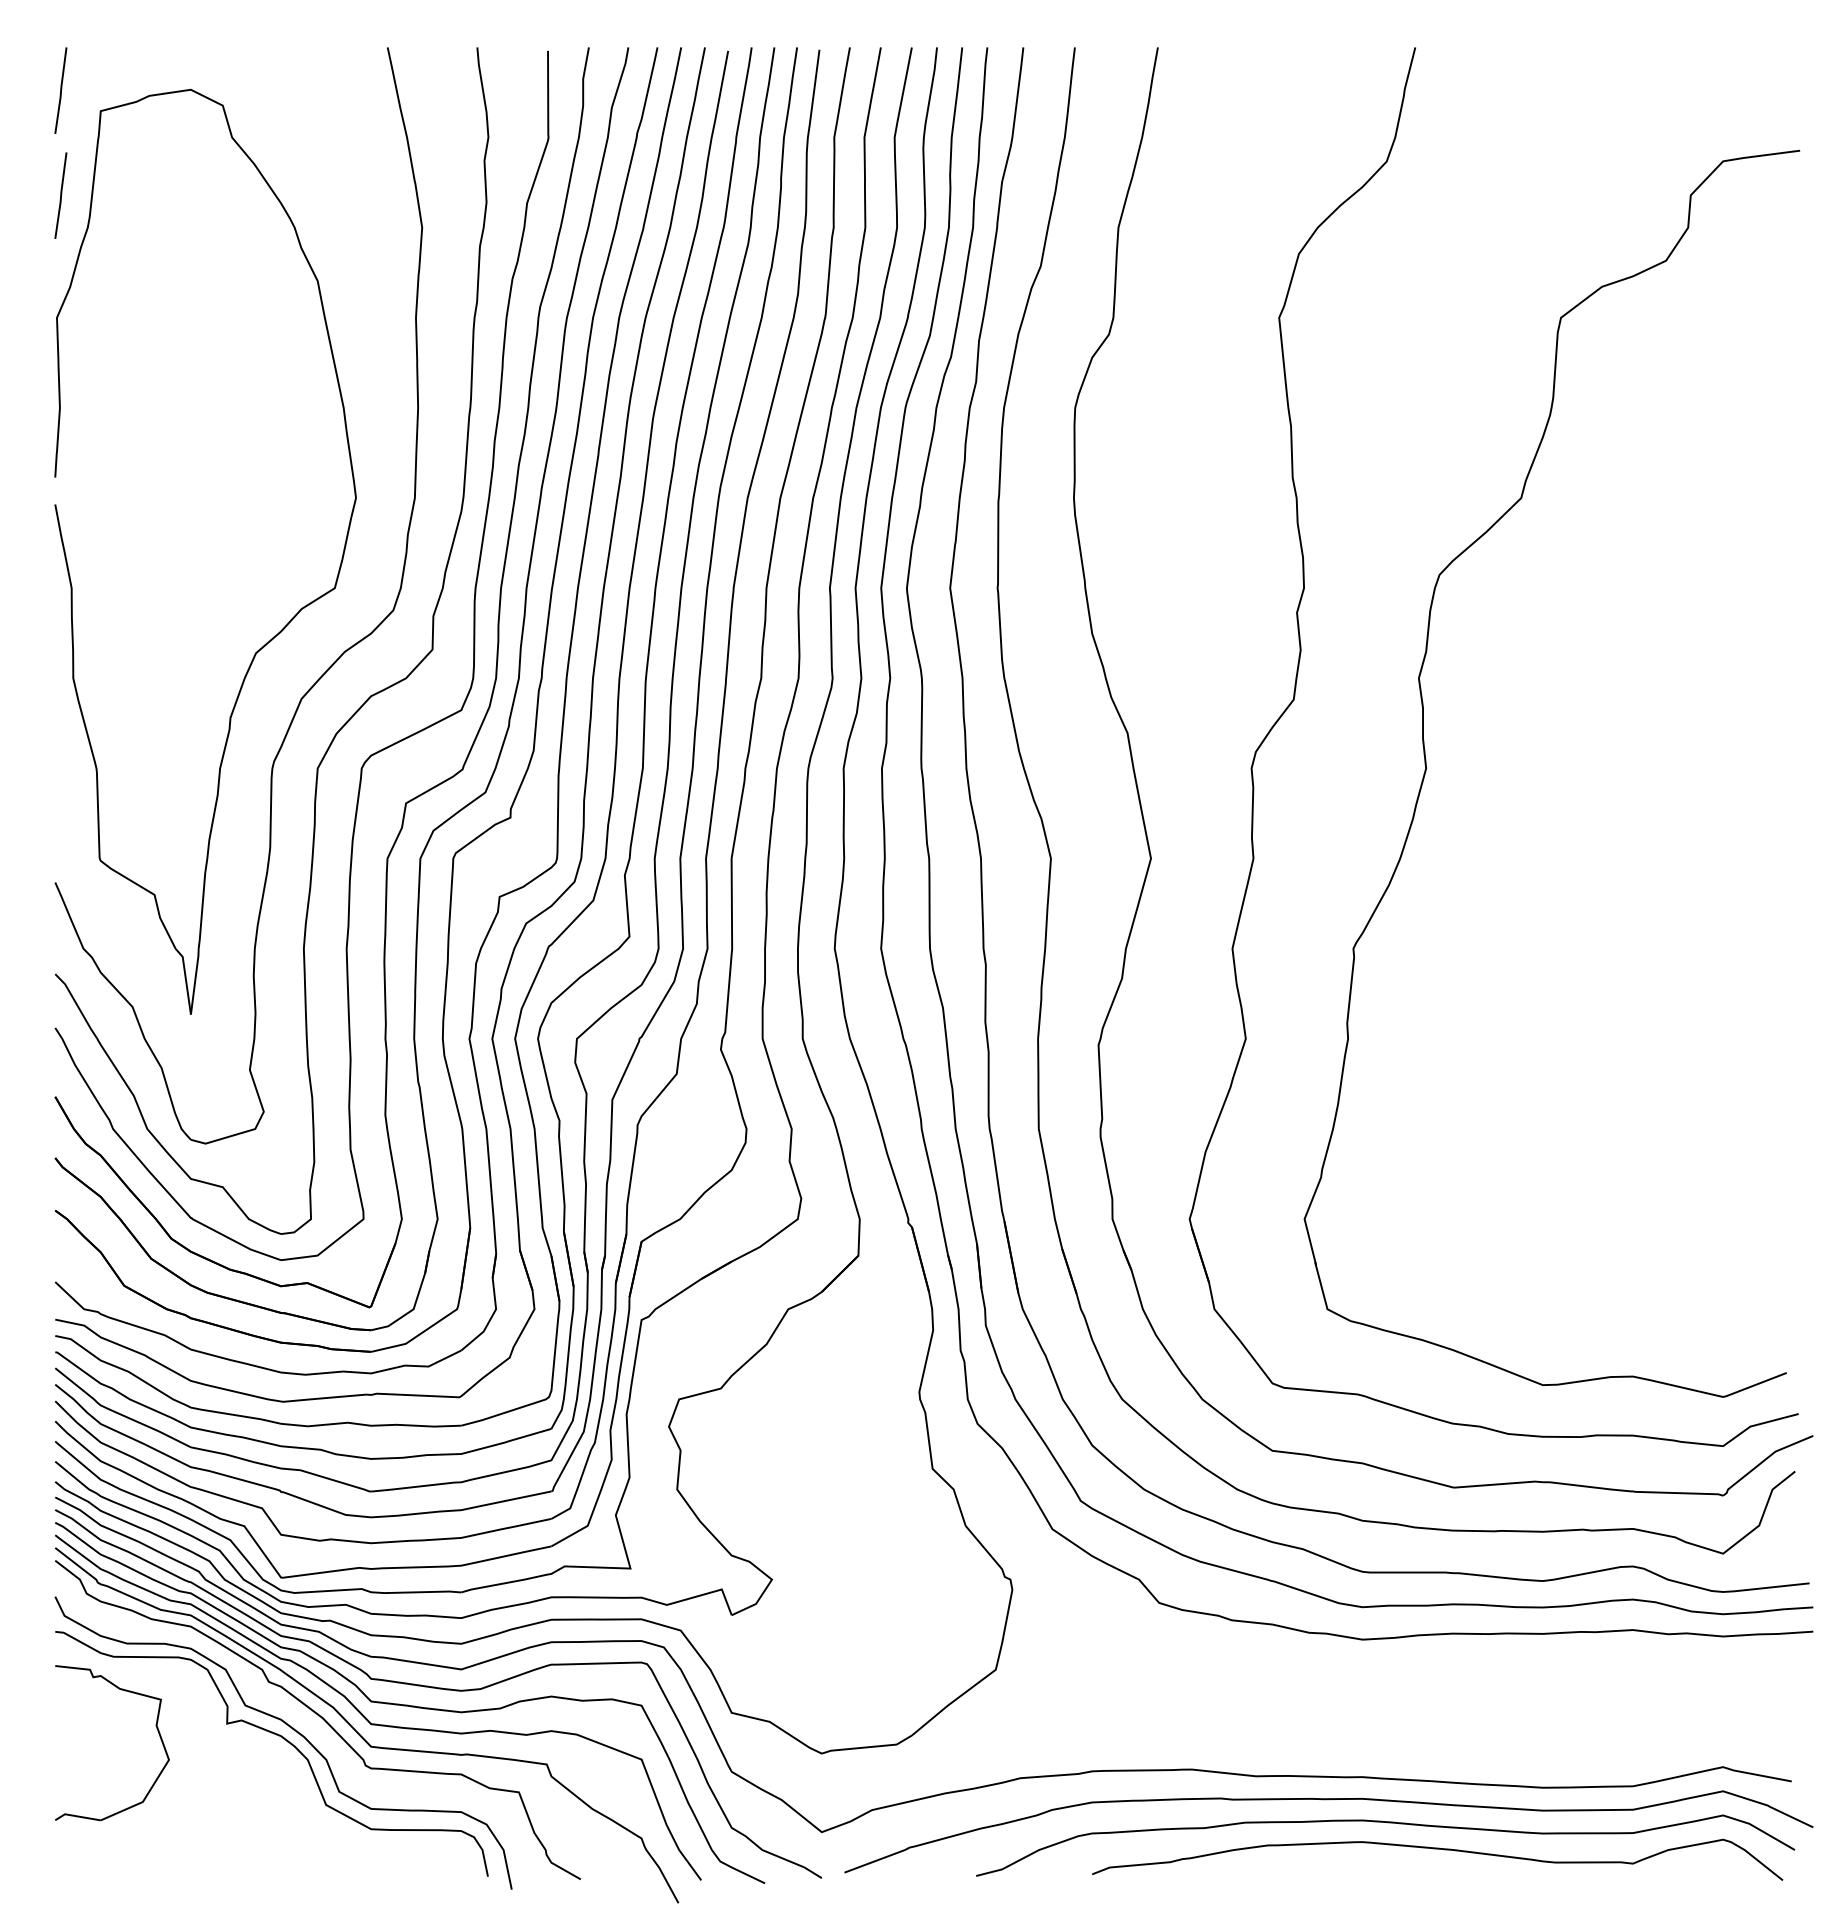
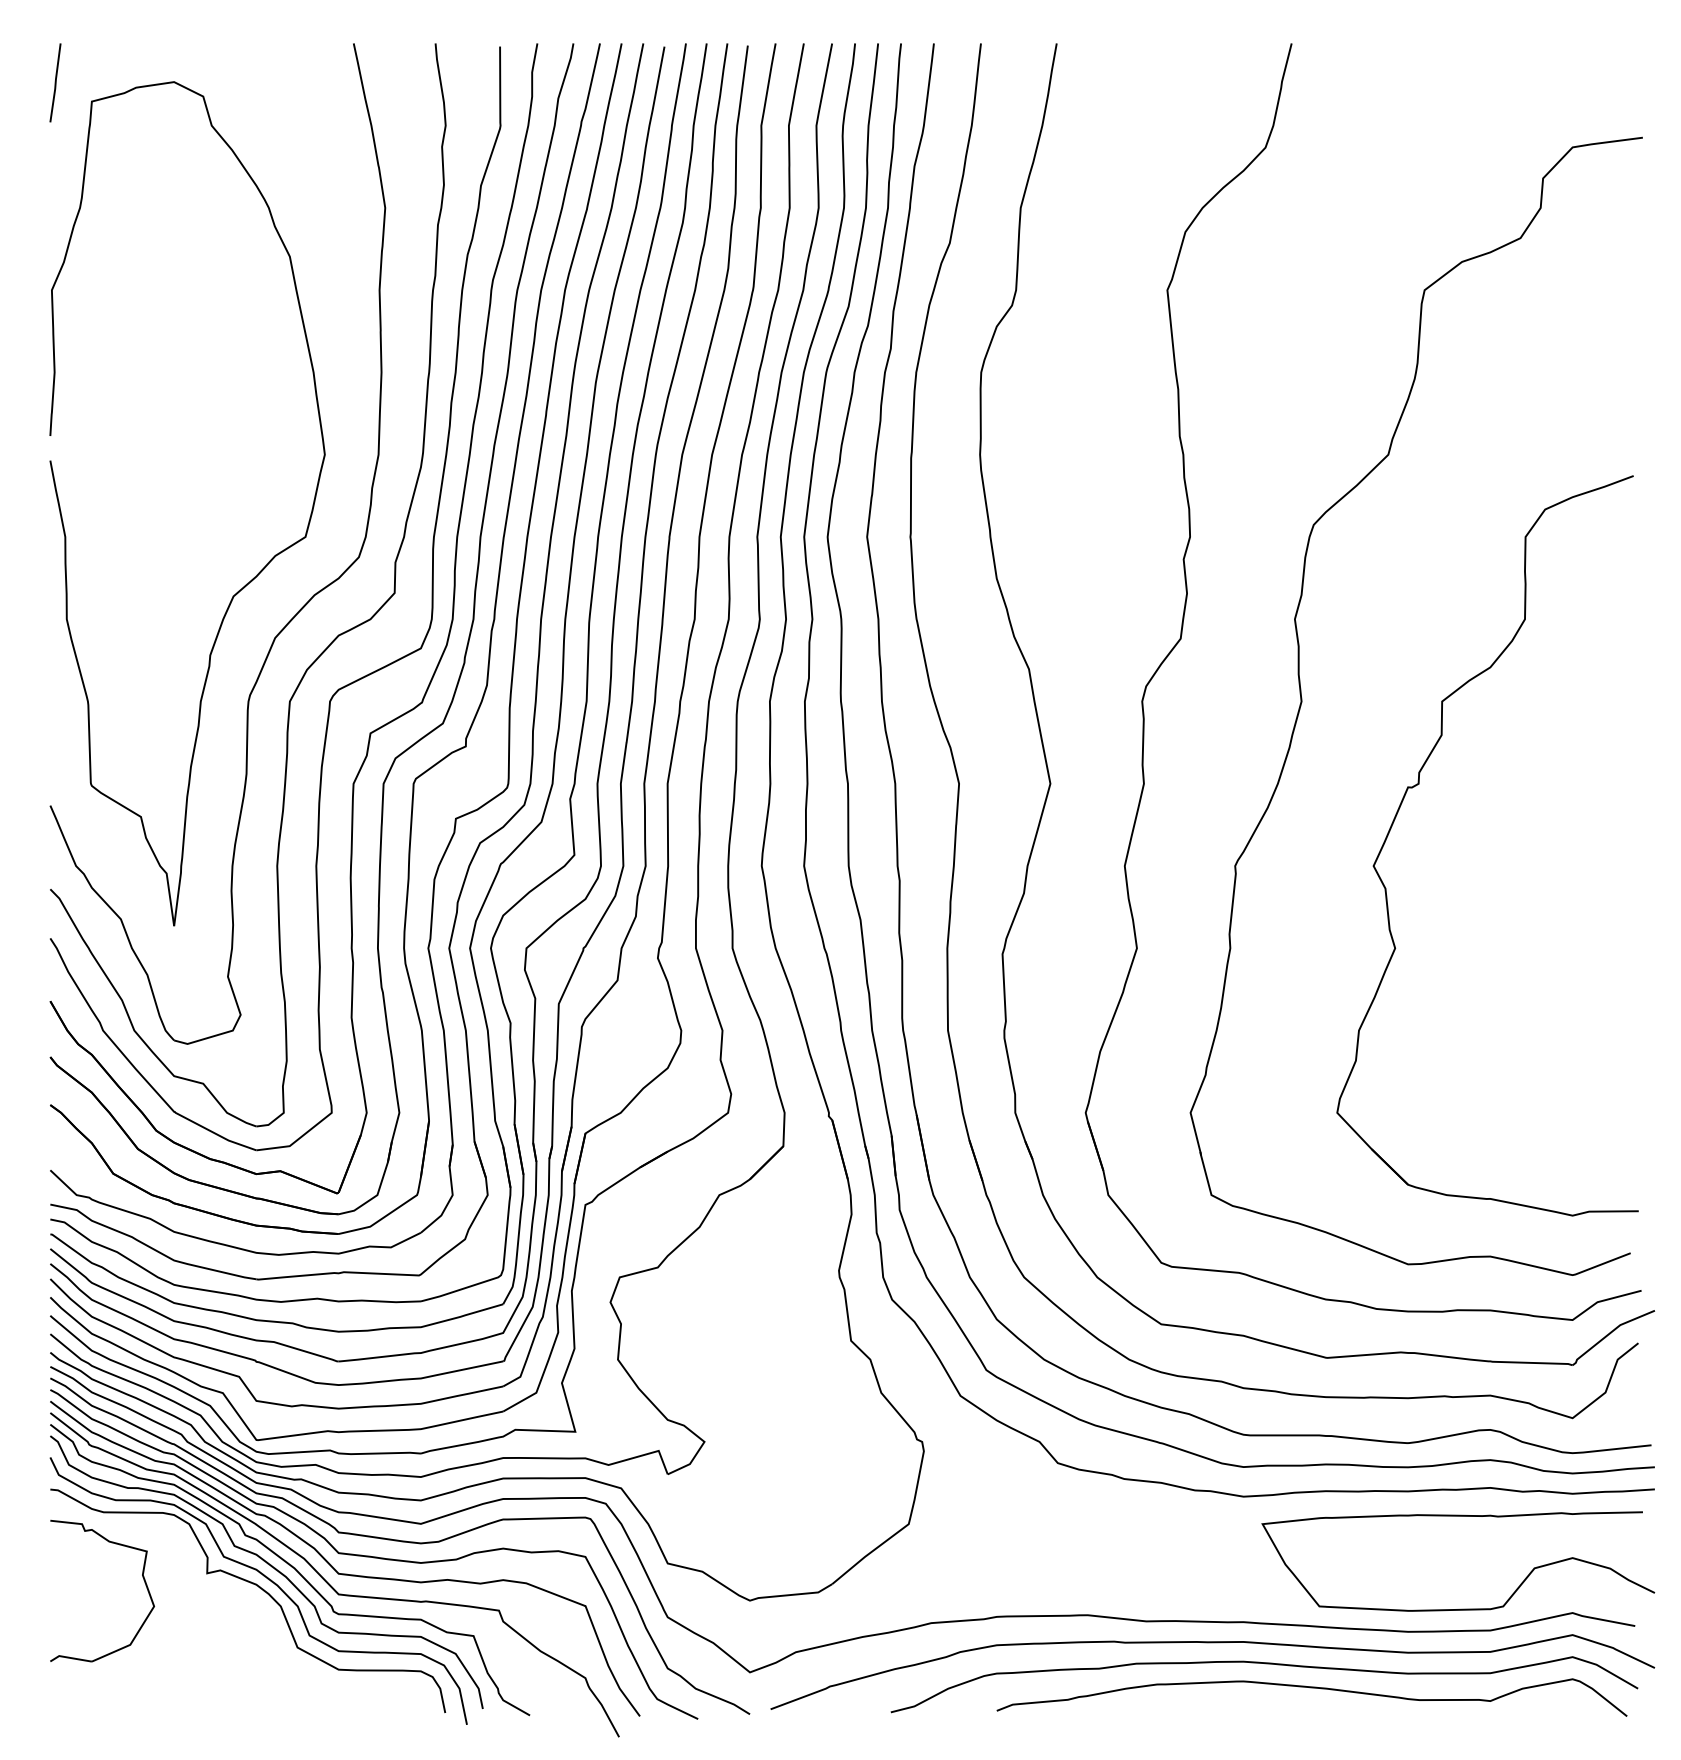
line: (60, 195) -> (55, 178), removed
part: (1555, 858) -> (1419, 783), added
curve: (1597, 1661) -> (1457, 1516), added
curve: (295, 1715) -> (269, 1565), added

